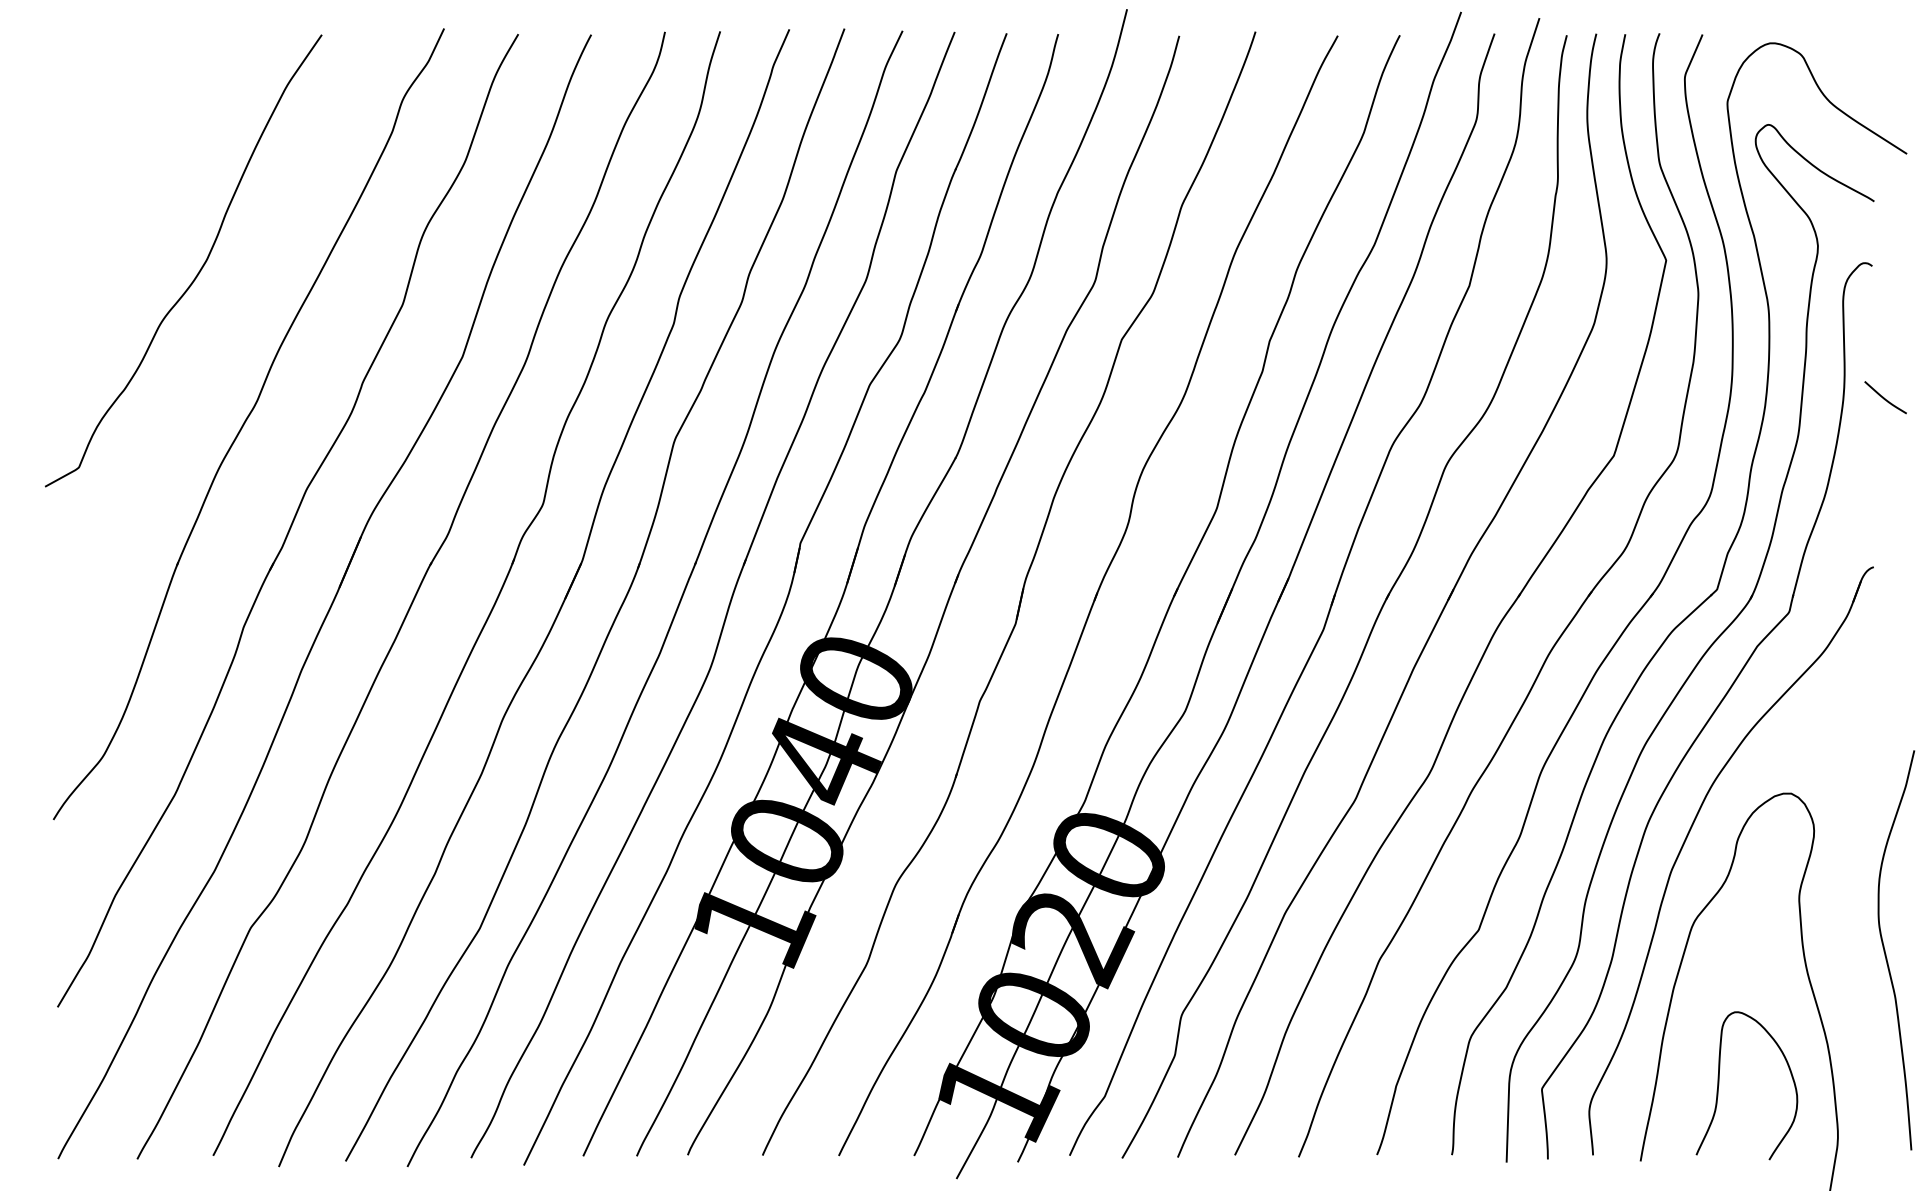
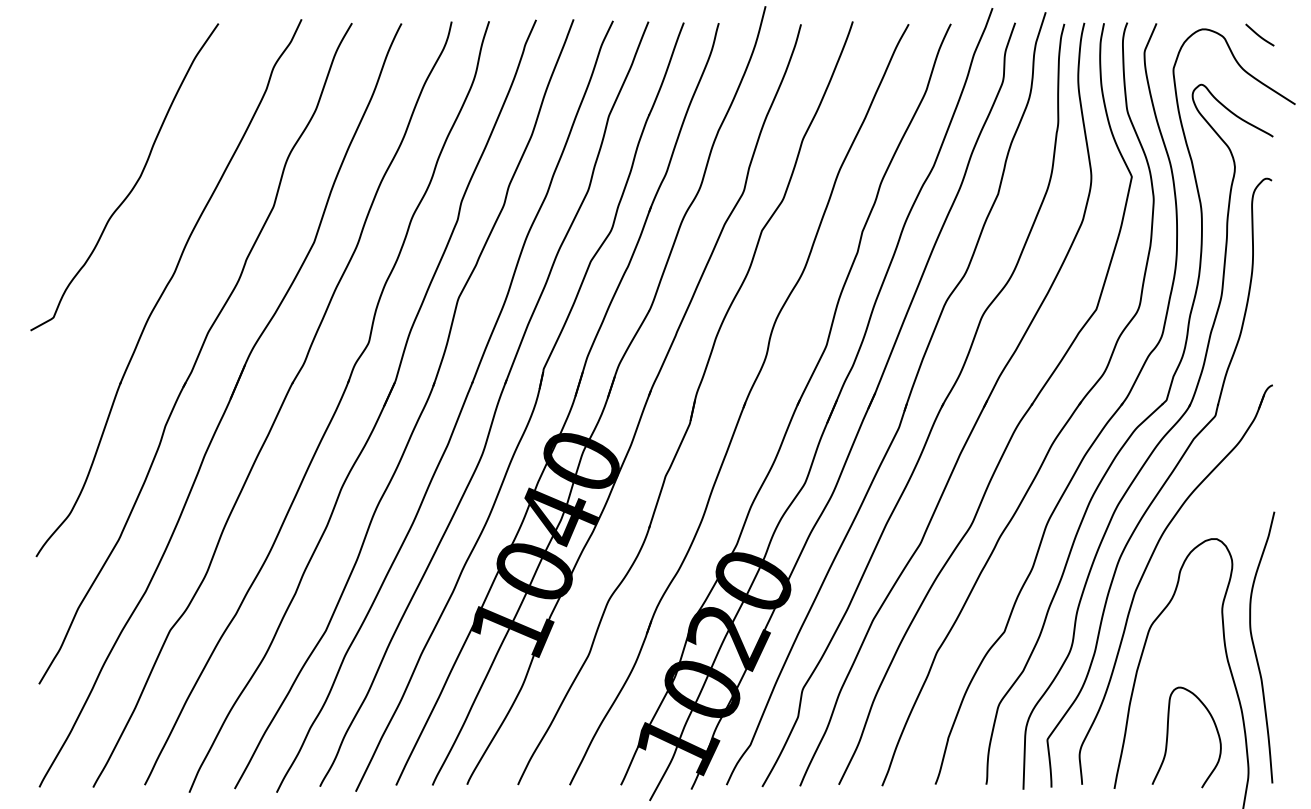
curve: (1883, 396) -> (1258, 34), moved
curve: (1886, 951) -> (1255, 648), moved

